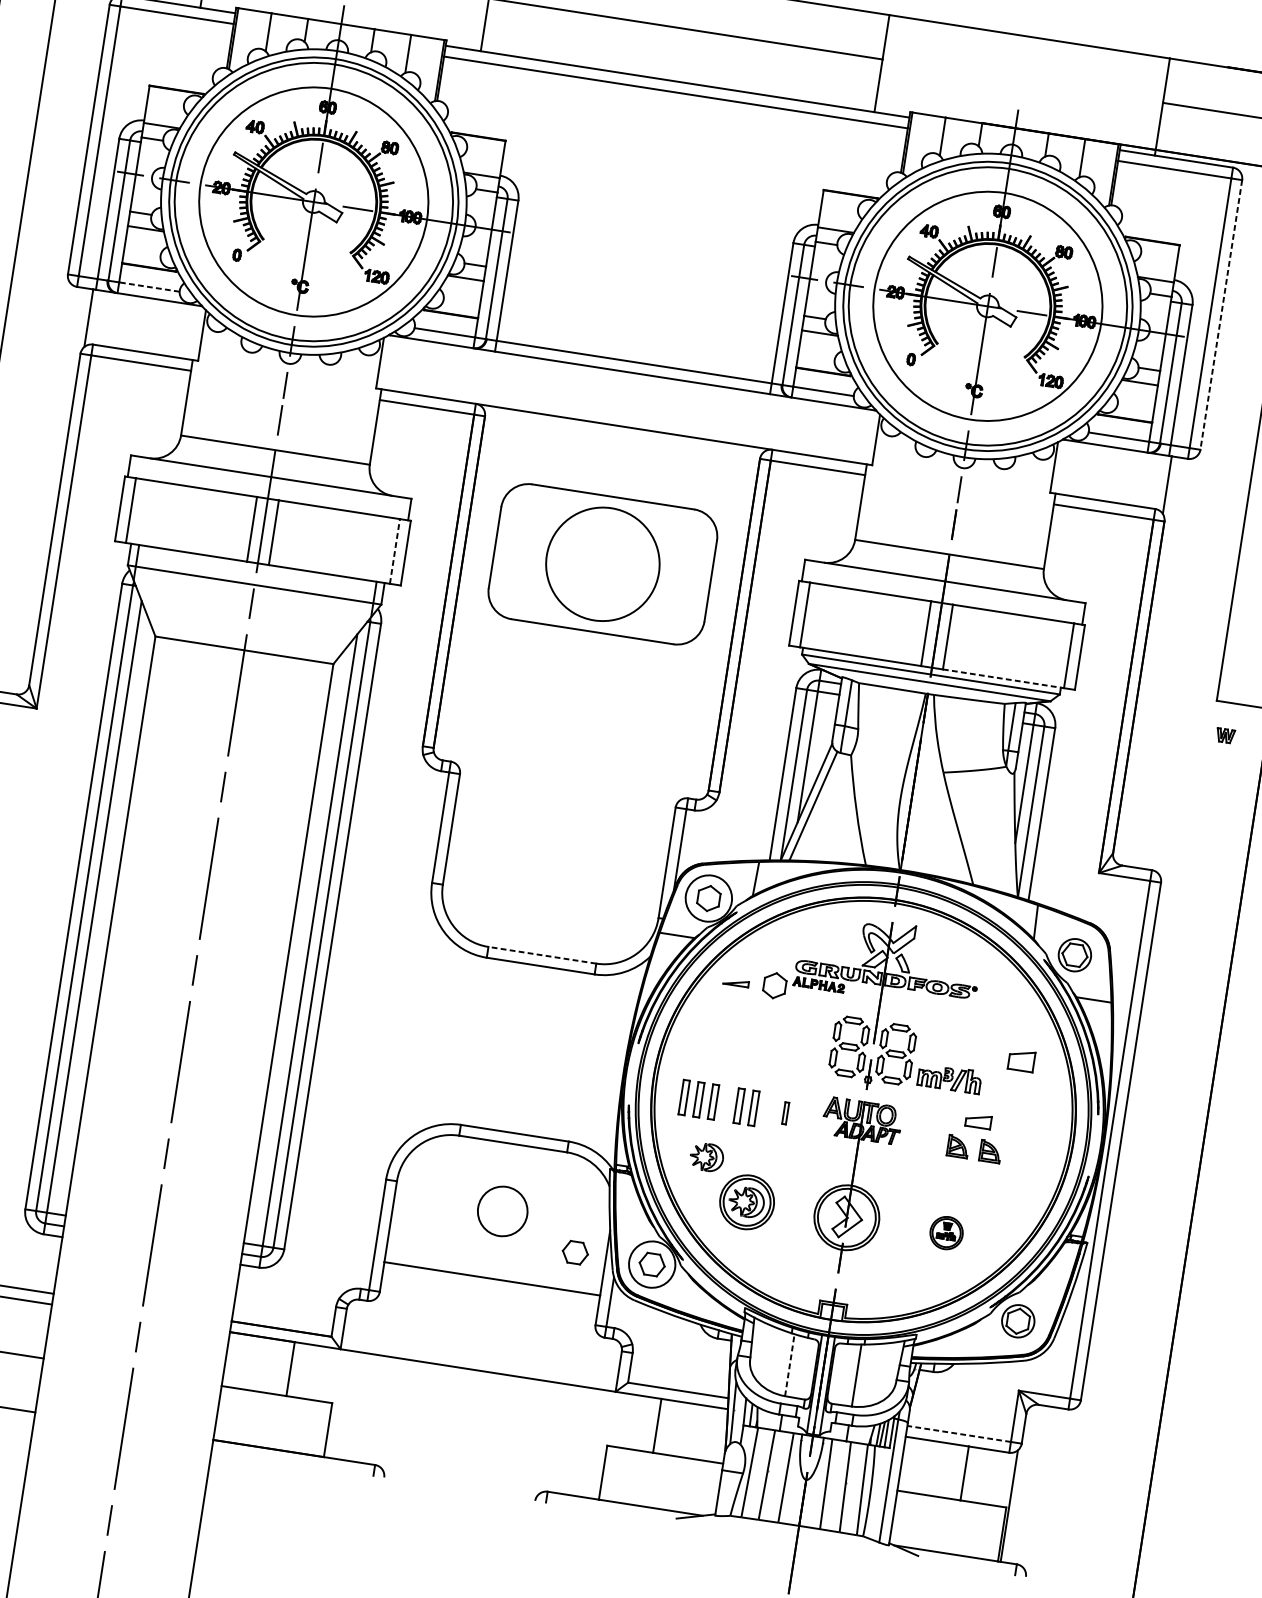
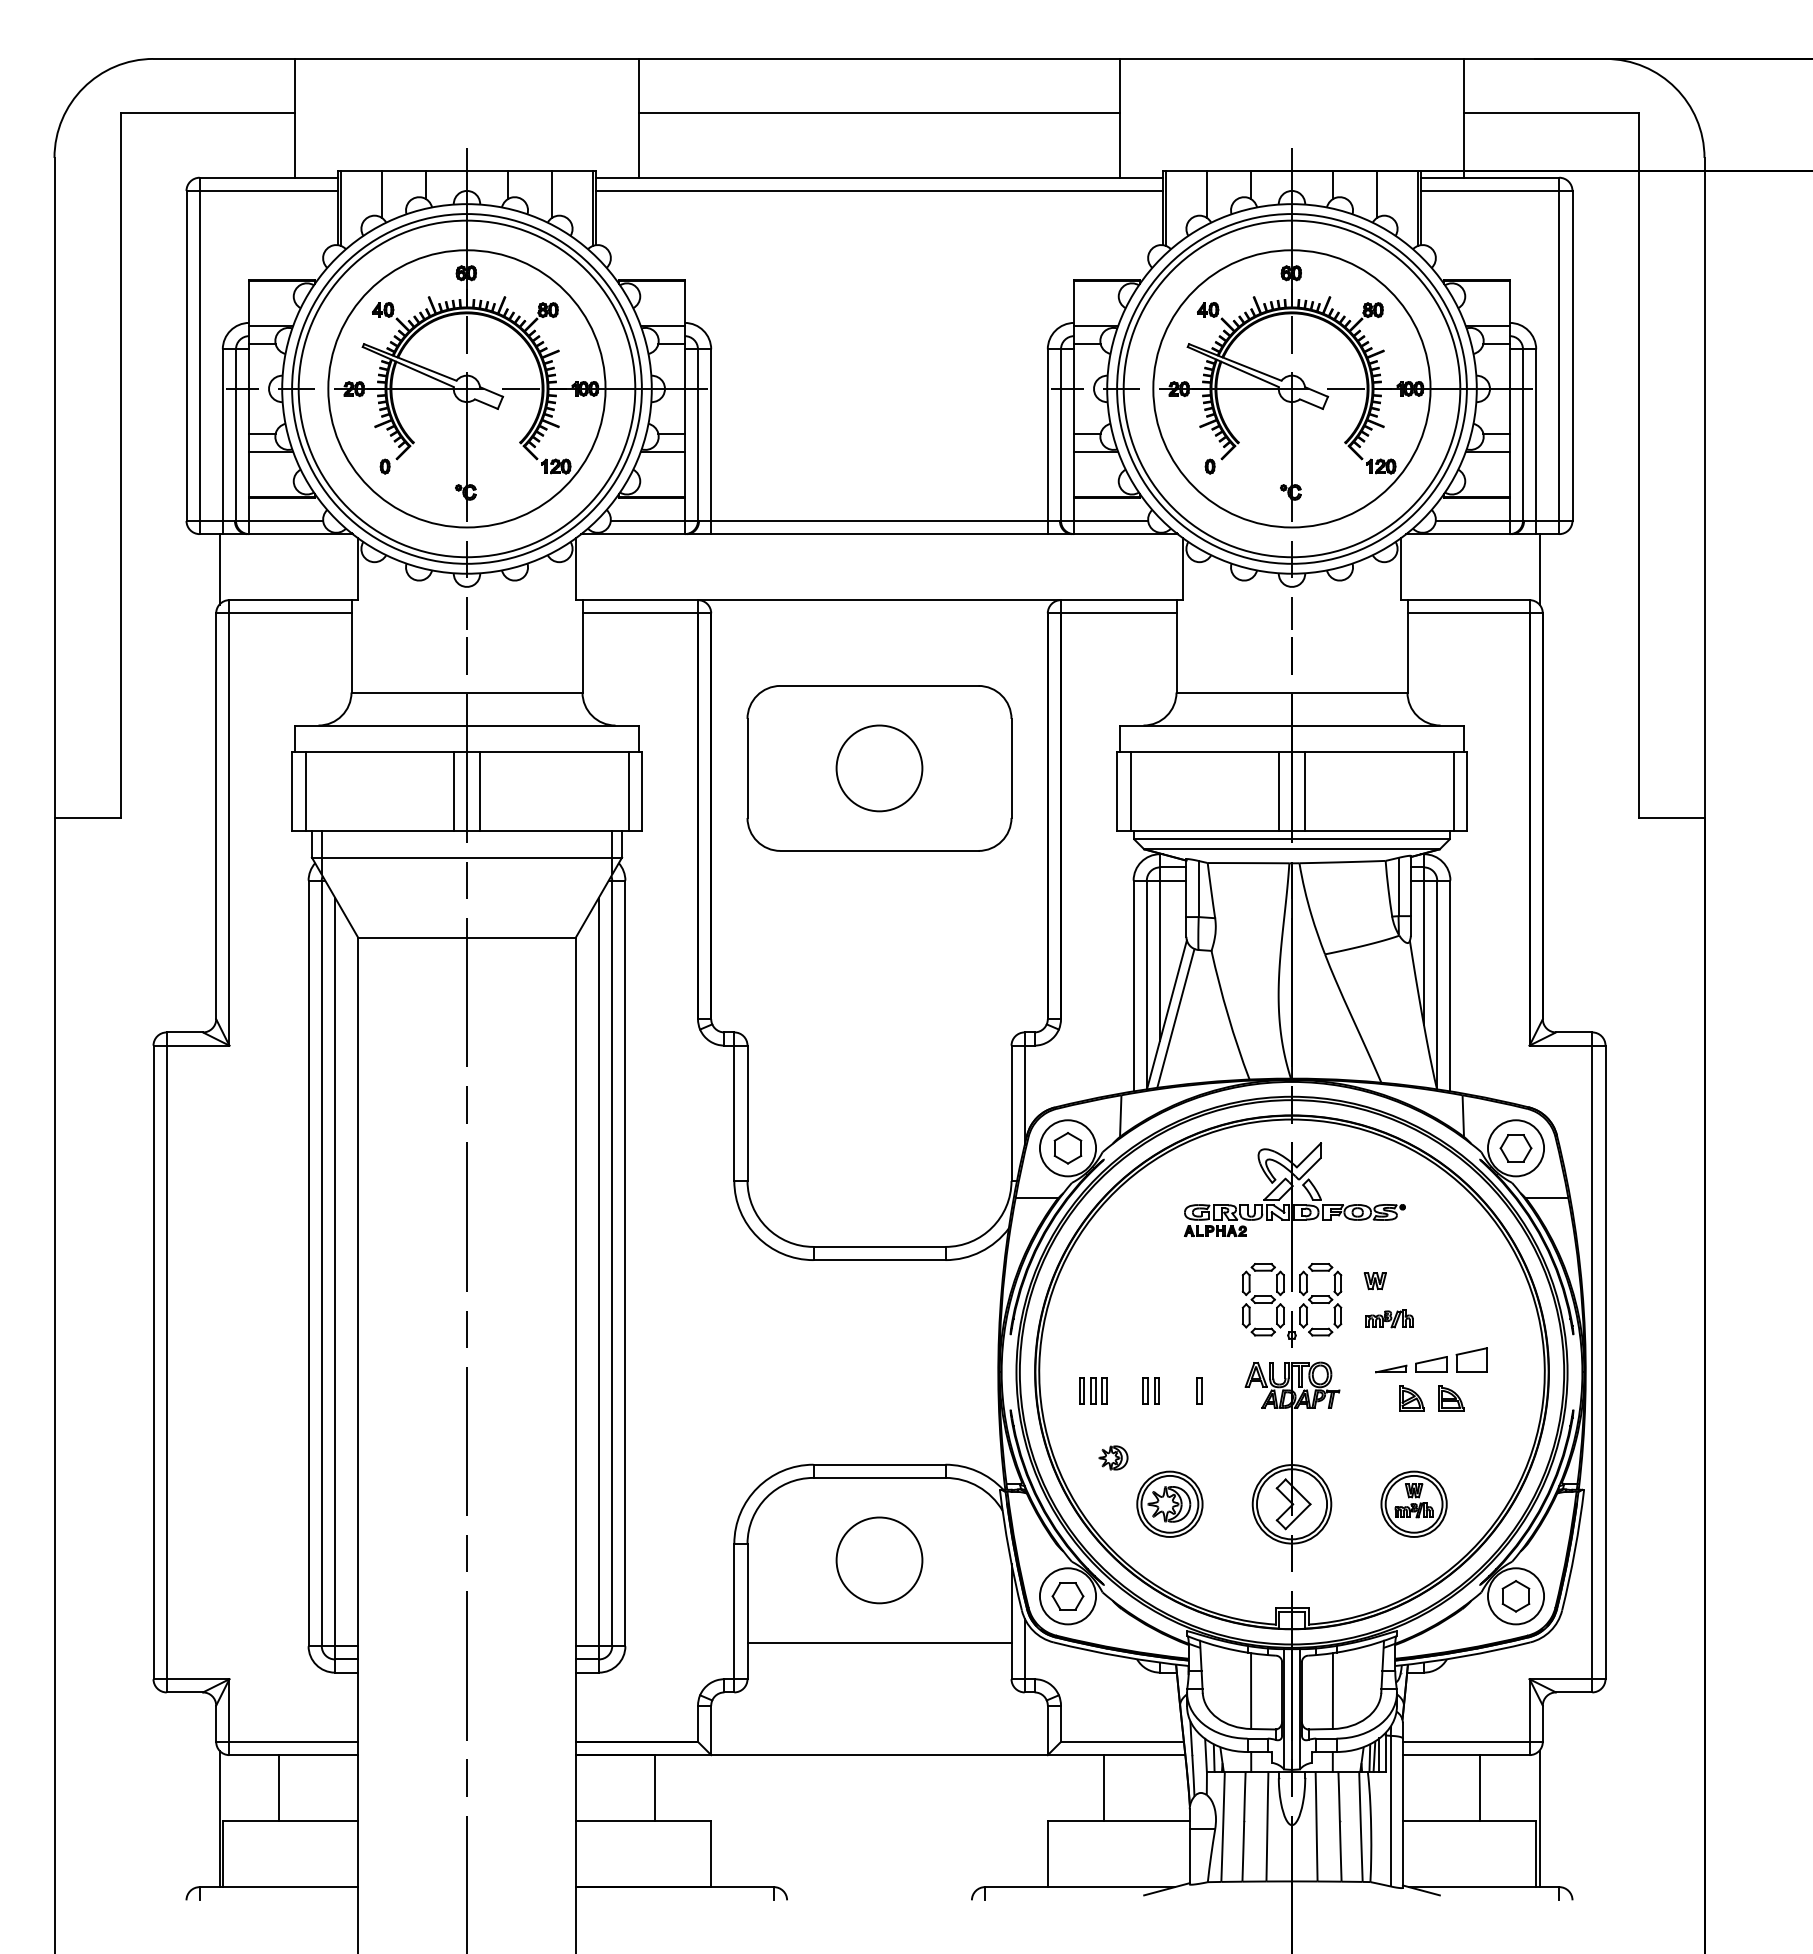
line: (149, 286) -> (286, 520), dashed -> solid
line: (1221, 314) -> (1572, 355), dashed -> solid
line: (394, 551) -> (628, 791), dashed -> solid
circle: (602, 564) -> (879, 768), size x0.62
line: (1003, 679) -> (1379, 831), dashed -> solid
part: (1224, 735) -> (1374, 1281), moved
line: (542, 954) -> (879, 1246), dashed -> solid
circle: (1074, 955) -> (1515, 1148), size x1.43
part: (736, 982) -> (1391, 1368), moved
part: (774, 985) -> (1162, 1240), removed
part: (1021, 1060) -> (1471, 1359), moved
part: (950, 1078) -> (1389, 1318), size x0.62
part: (699, 1099) -> (1093, 1390), size x0.62
part: (745, 1106) -> (1150, 1390), size x0.62
part: (706, 1156) -> (1113, 1457), size x0.71
circle: (502, 1211) -> (879, 1560), size x1.43
part: (946, 1232) -> (1413, 1503), size x1.67
part: (574, 1252) -> (973, 1596), removed
circle: (1017, 1321) -> (1515, 1596), size x1.43
line: (790, 1365) -> (1251, 1691), dashed -> solid
line: (958, 1433) -> (1465, 1741), dashed -> solid

